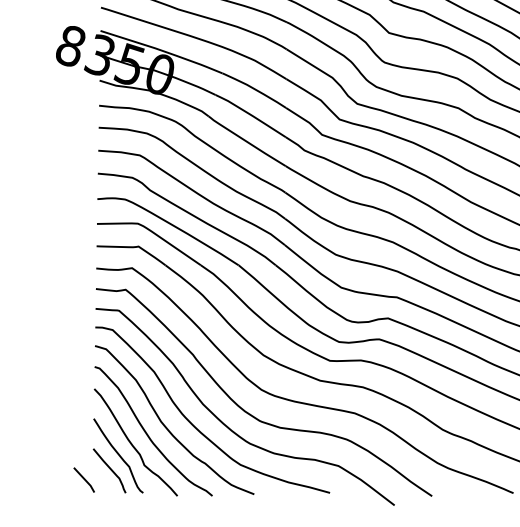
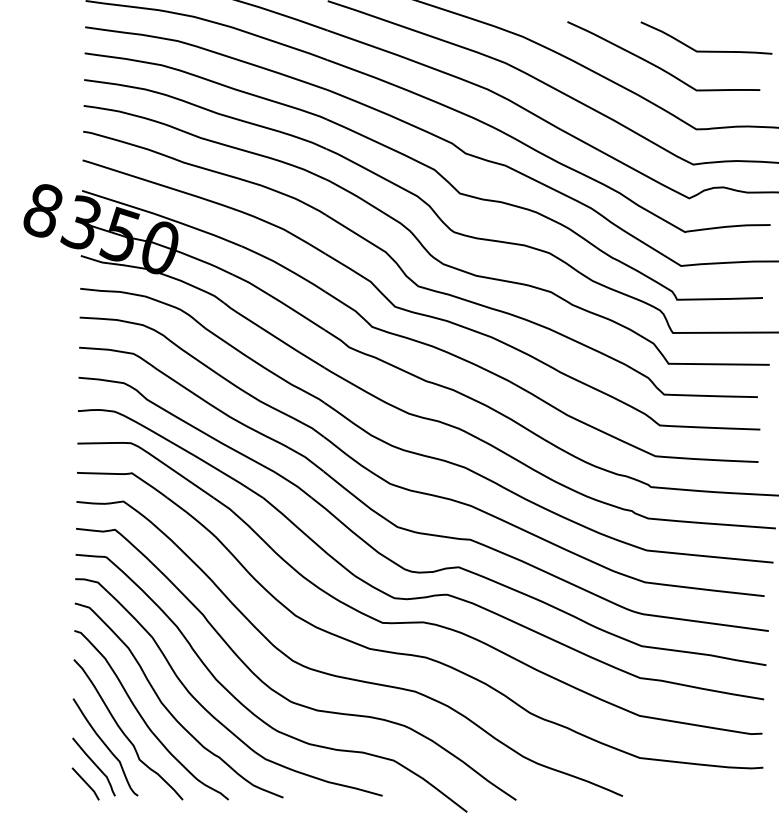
line: (84, 479) -> (85, 783), moved

